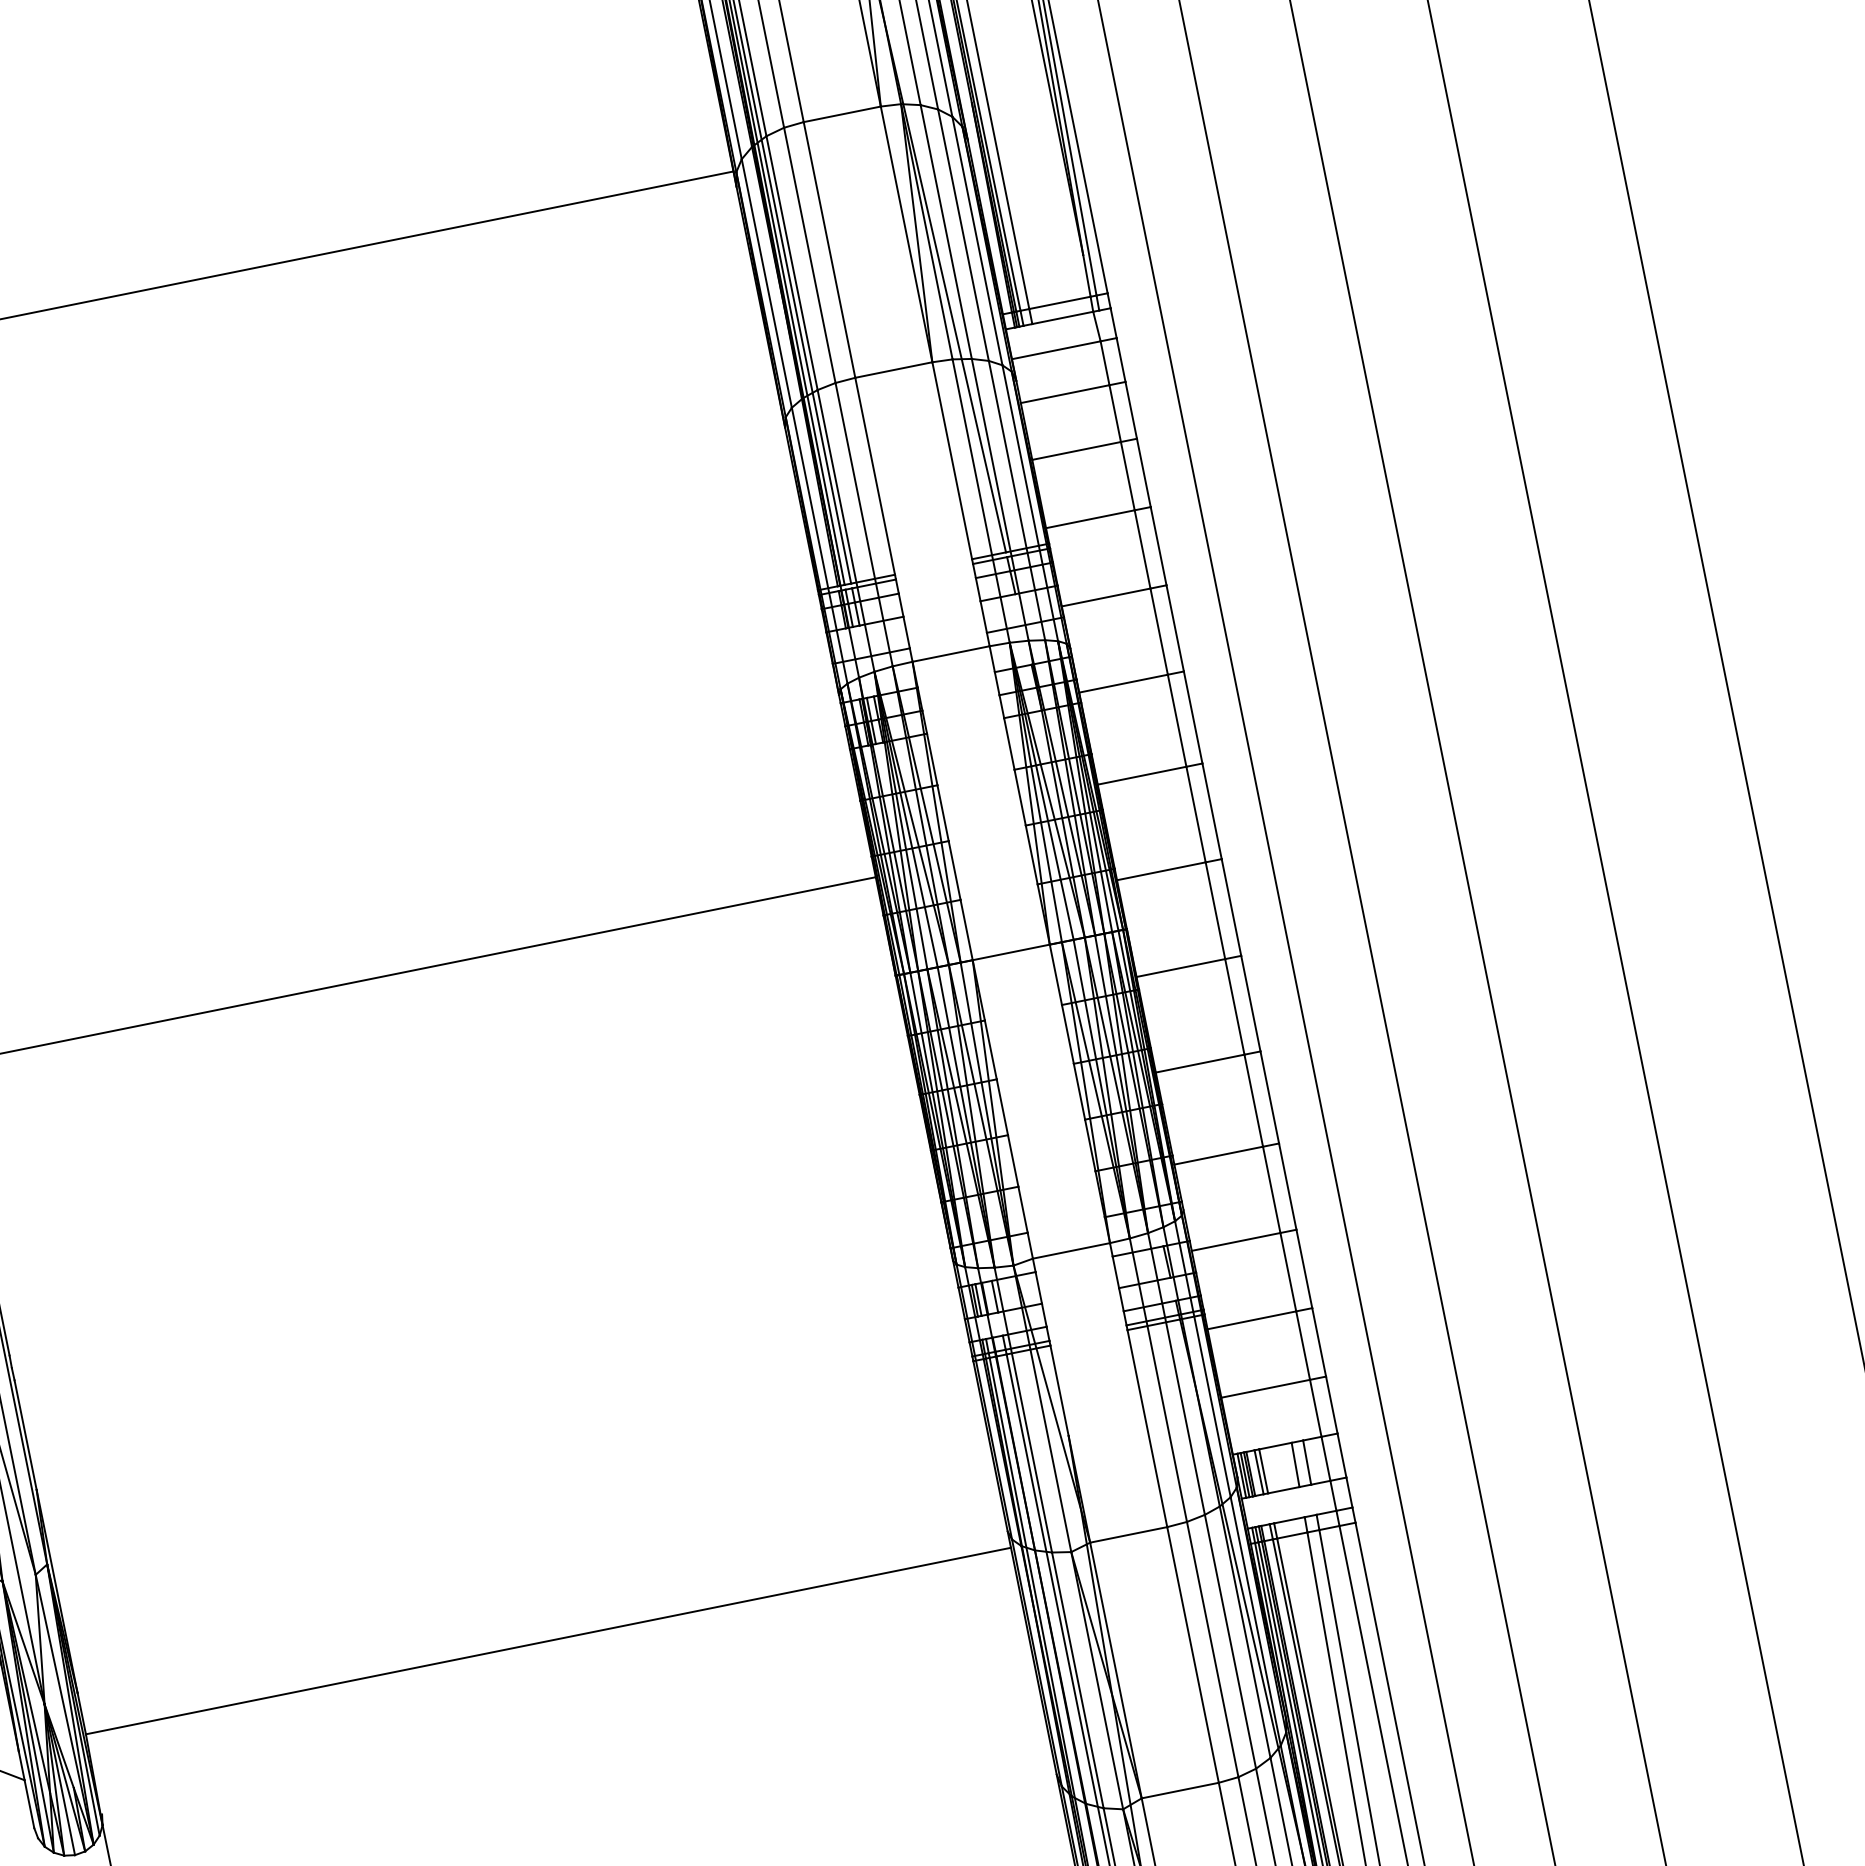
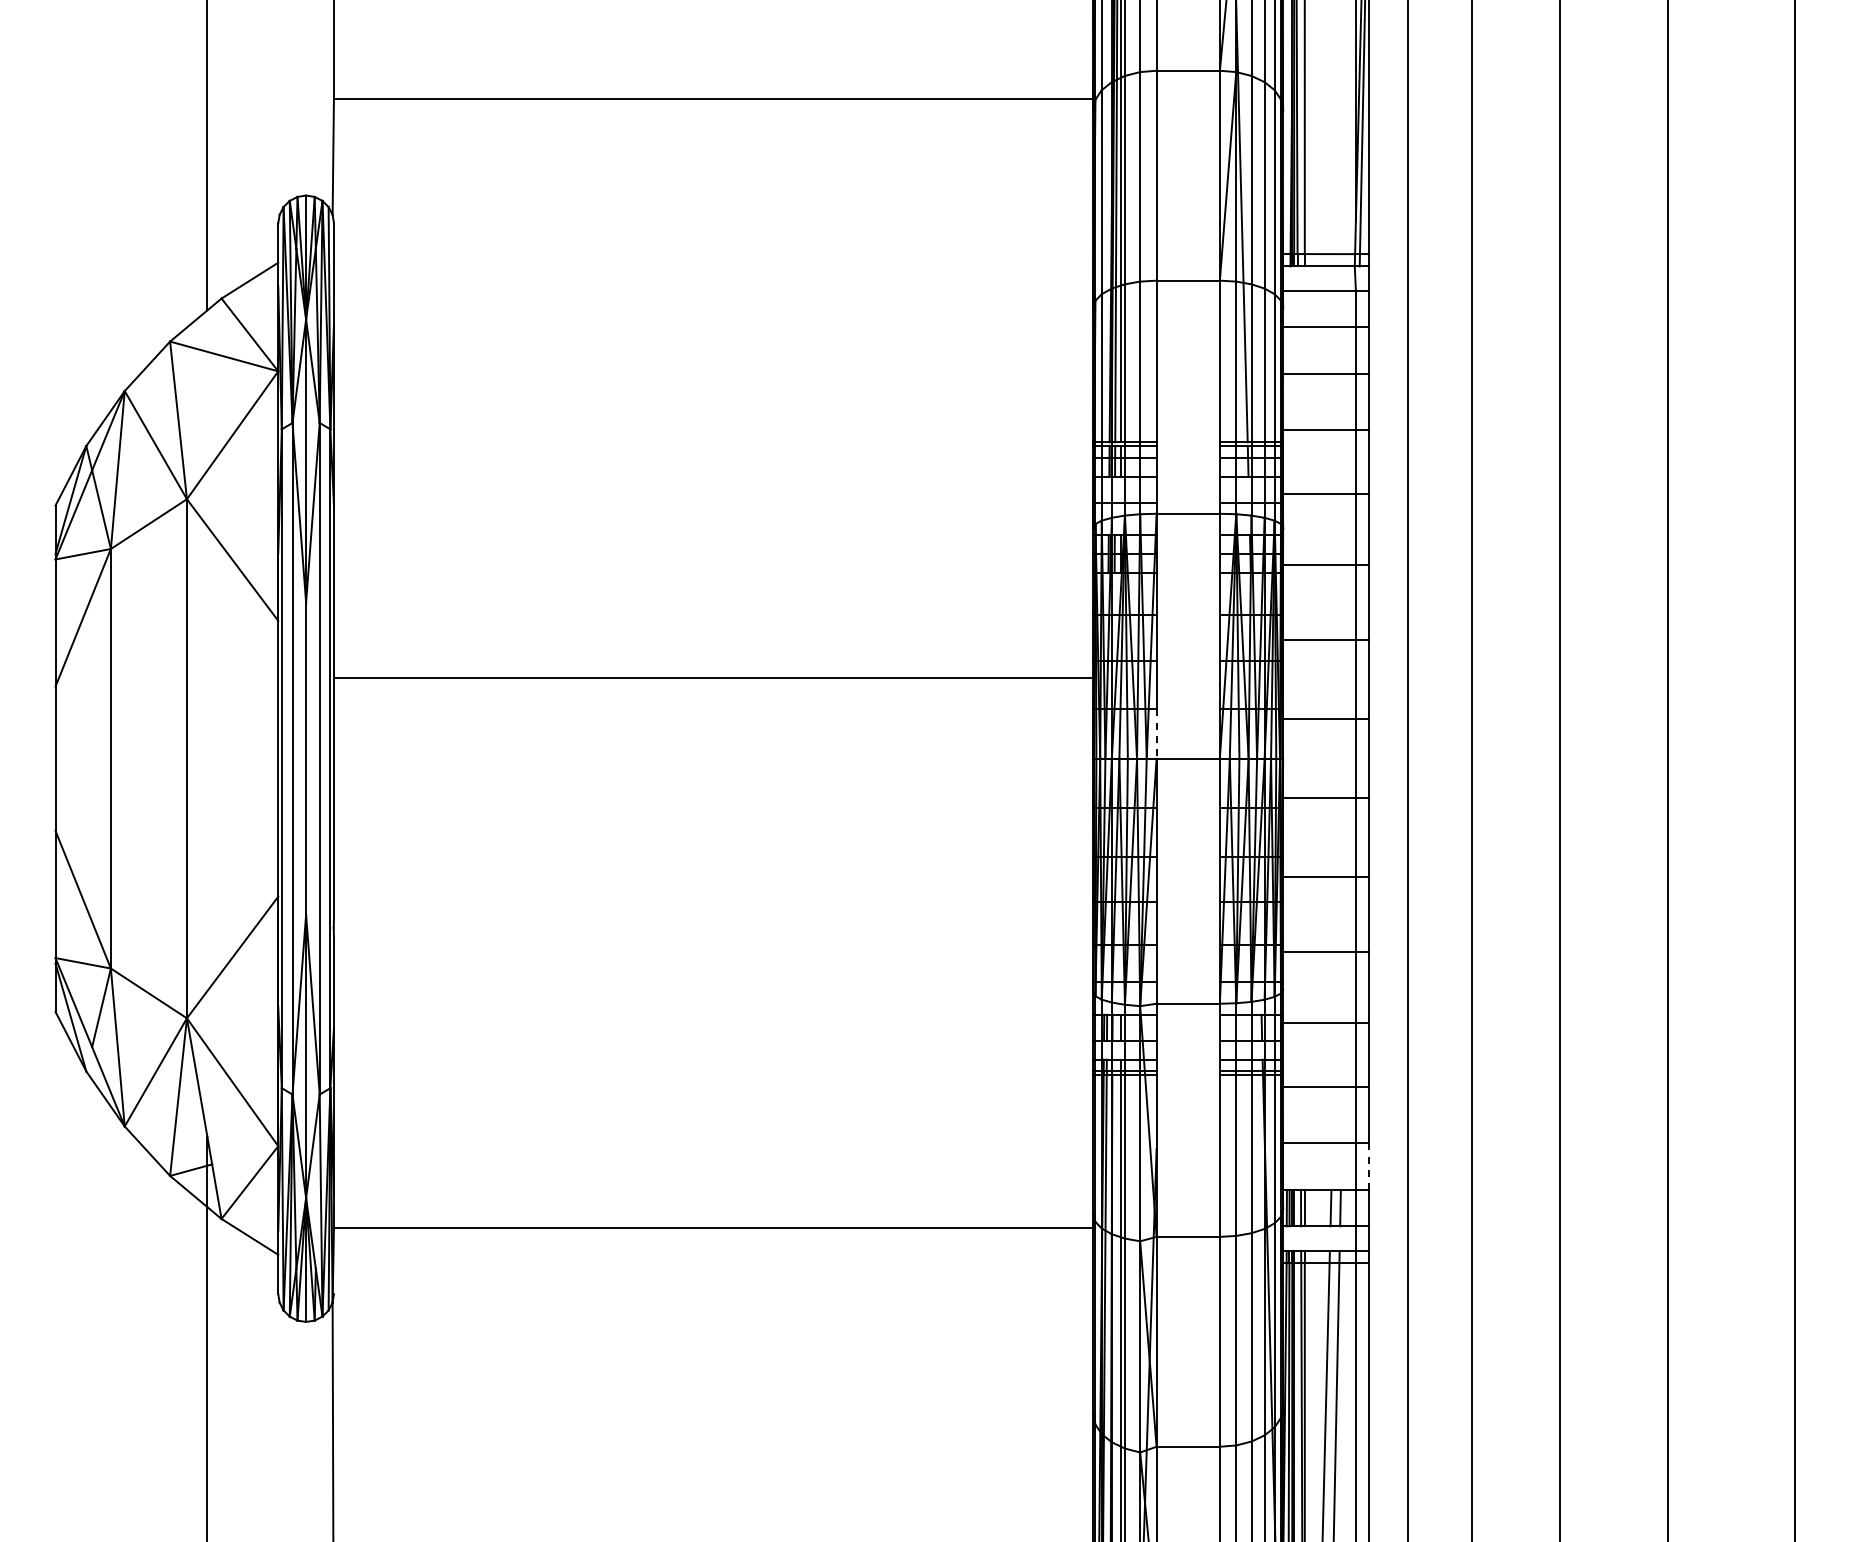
line: (966, 930) -> (1156, 734), solid -> dashed
line: (1332, 1405) -> (1369, 1167), solid -> dashed

